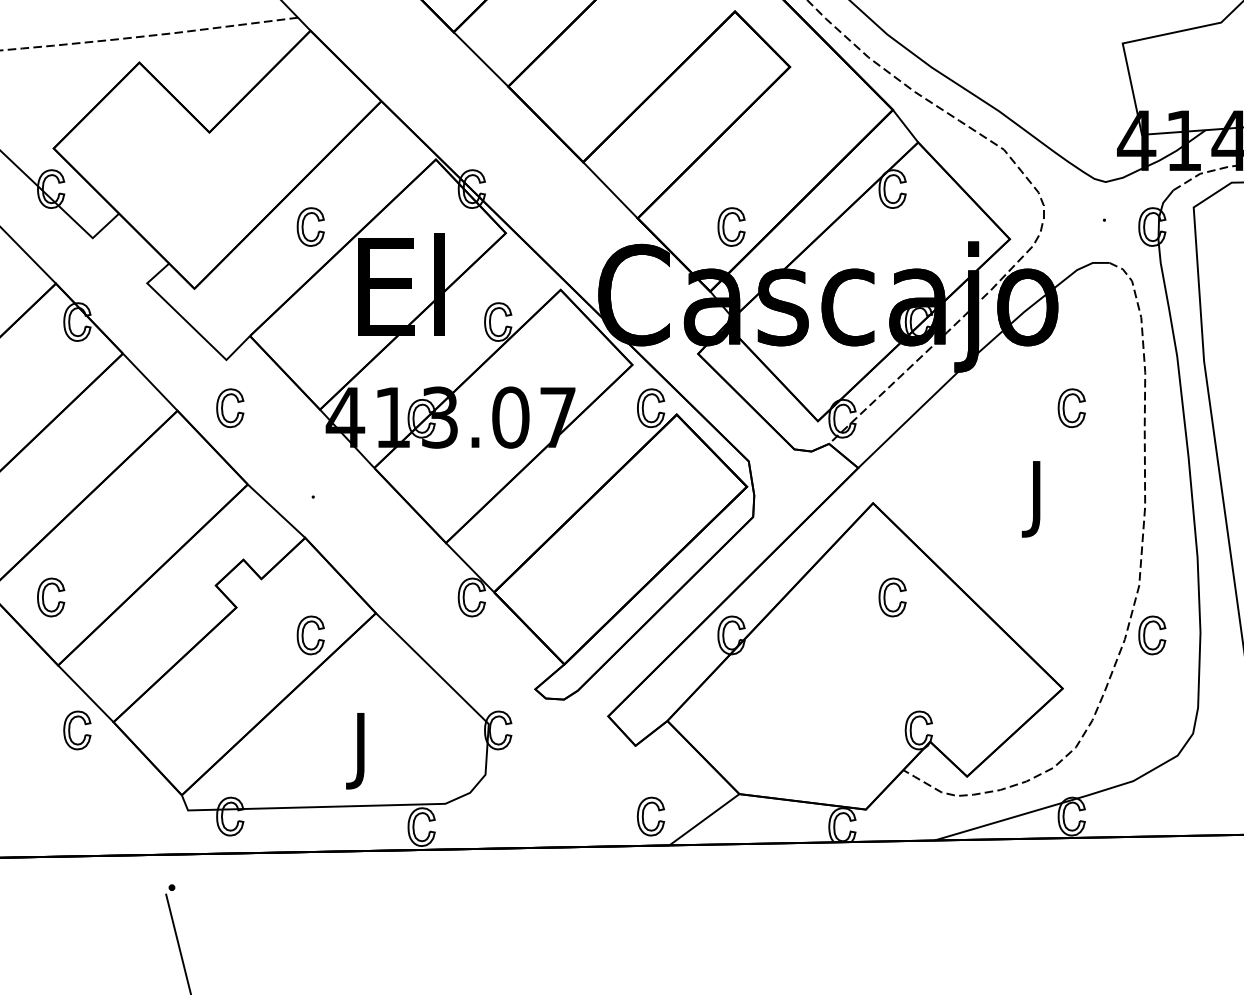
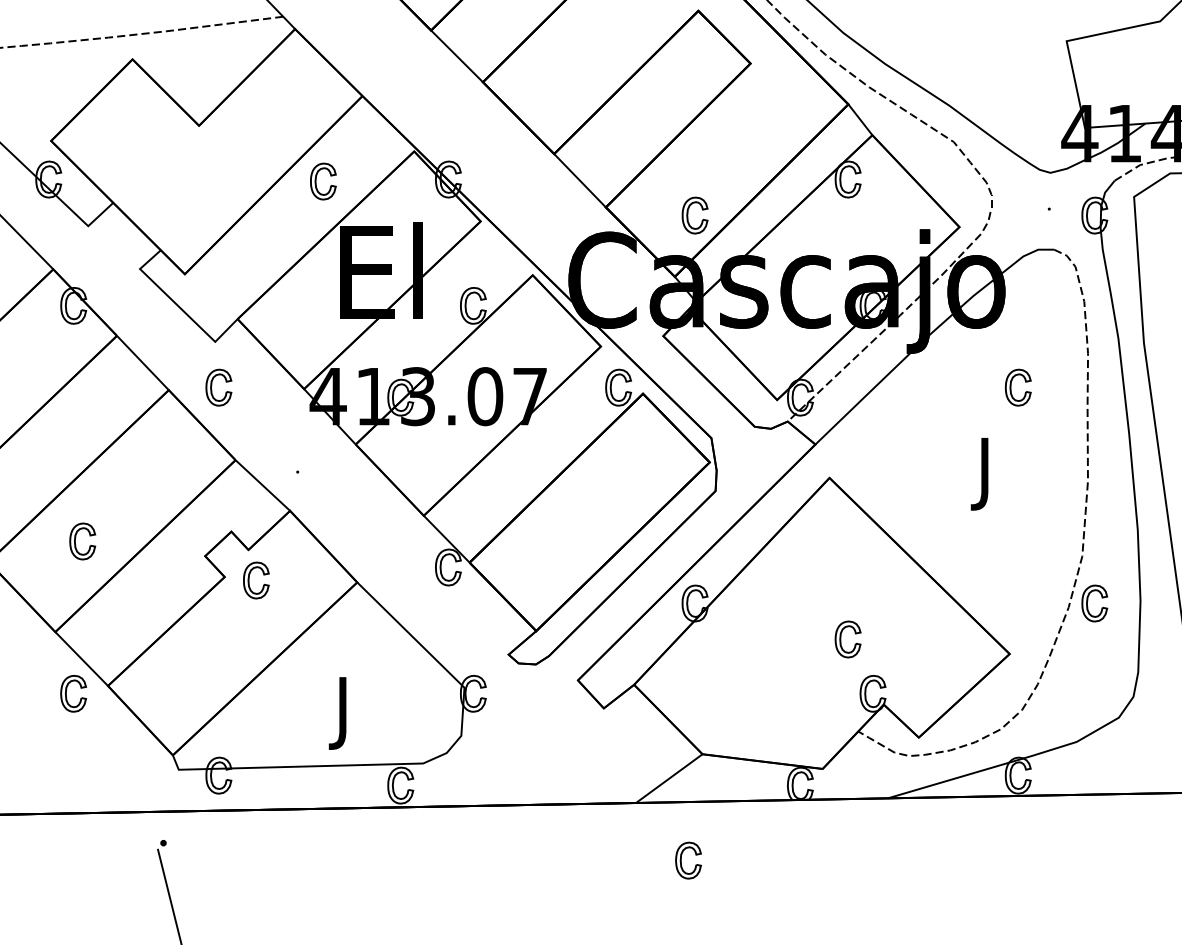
part: (303, 226) -> (316, 181), moved
part: (43, 597) -> (75, 541), moved
part: (892, 597) -> (847, 639), moved
part: (303, 635) -> (249, 580), moved
part: (643, 816) -> (681, 860), moved

